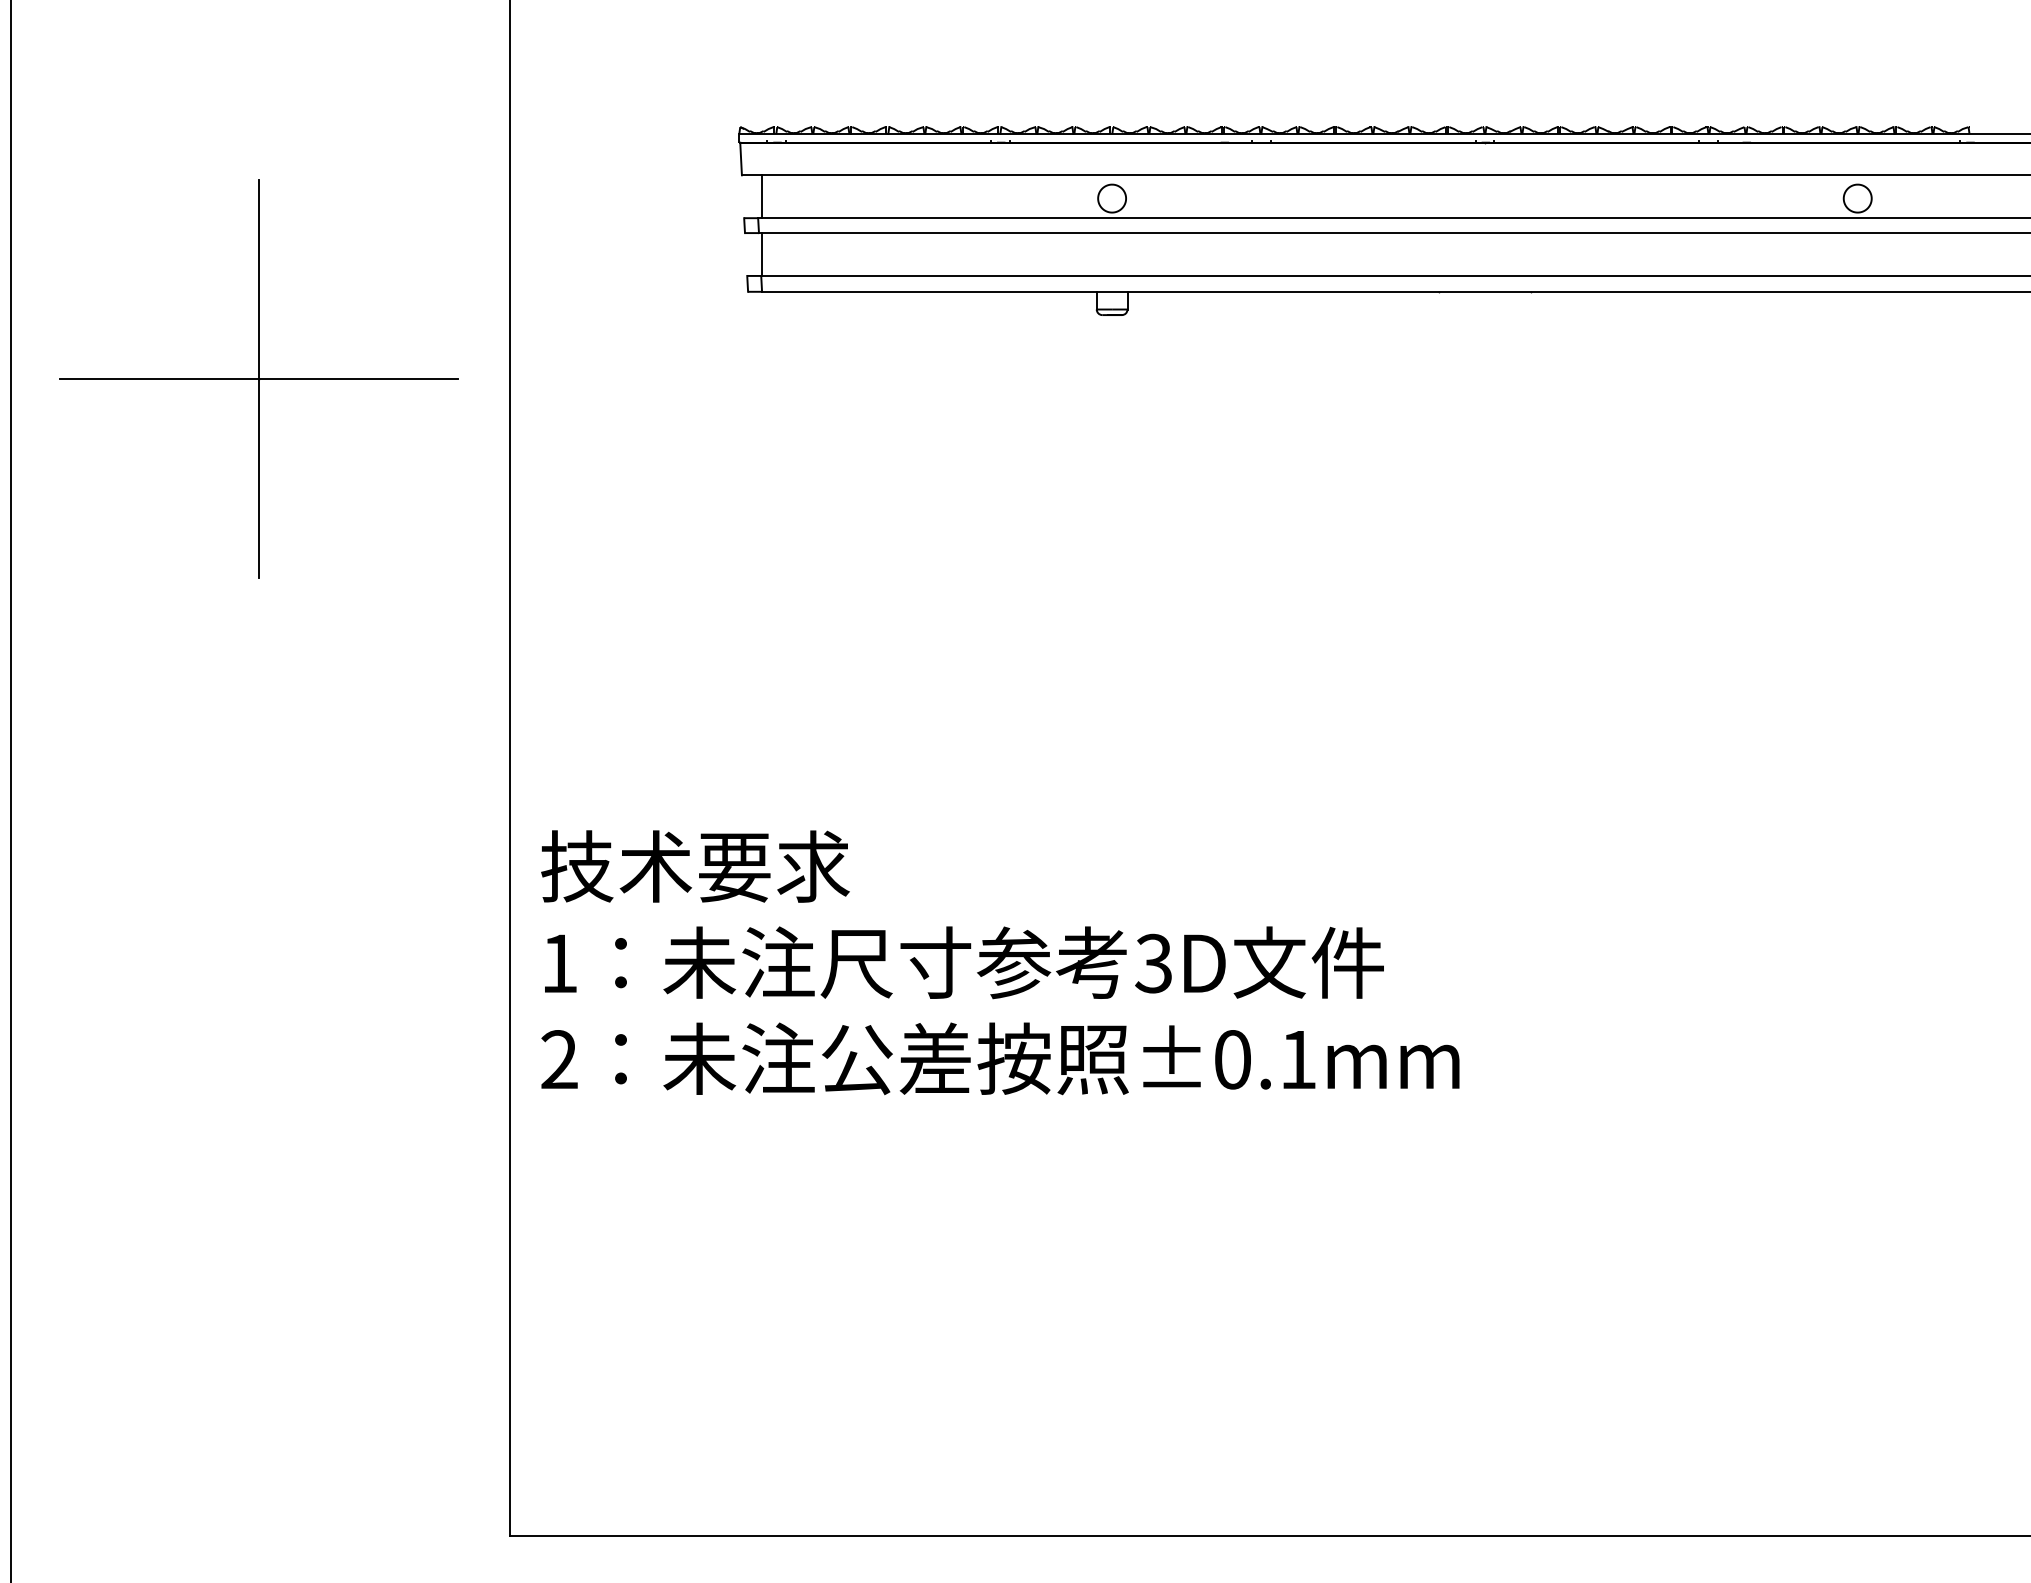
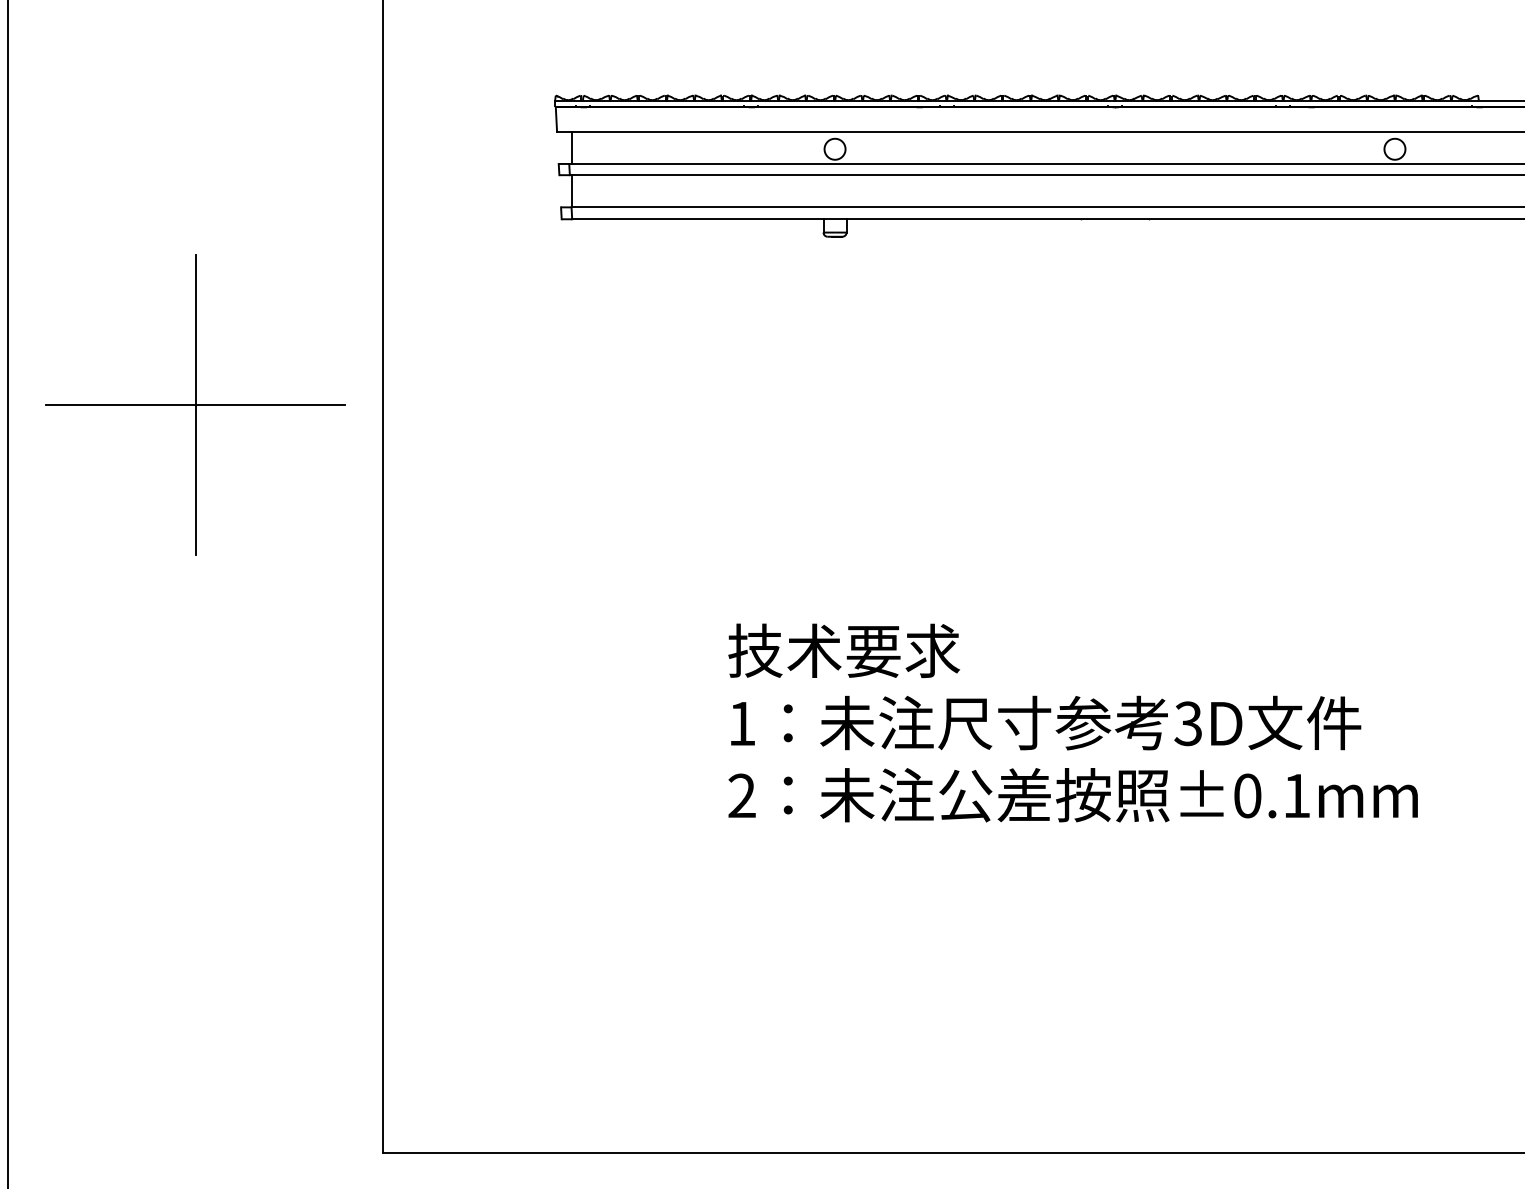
part: (259, 378) -> (195, 404), moved
text: (999, 961) -> (1072, 722), moved

